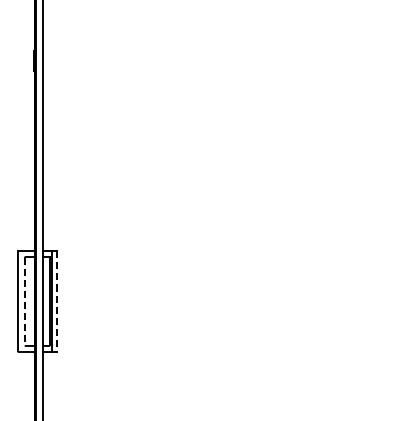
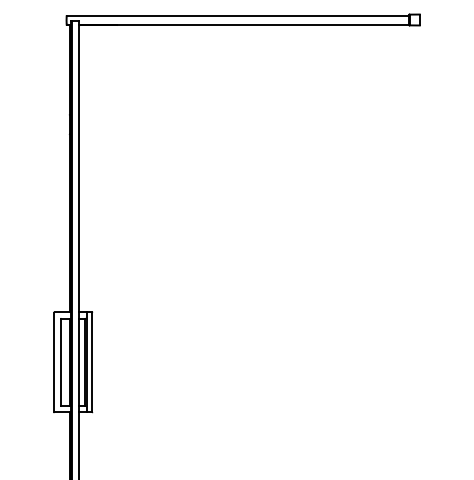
line: (25, 301) -> (61, 362), dashed -> solid
line: (56, 301) -> (92, 362), dashed -> solid

